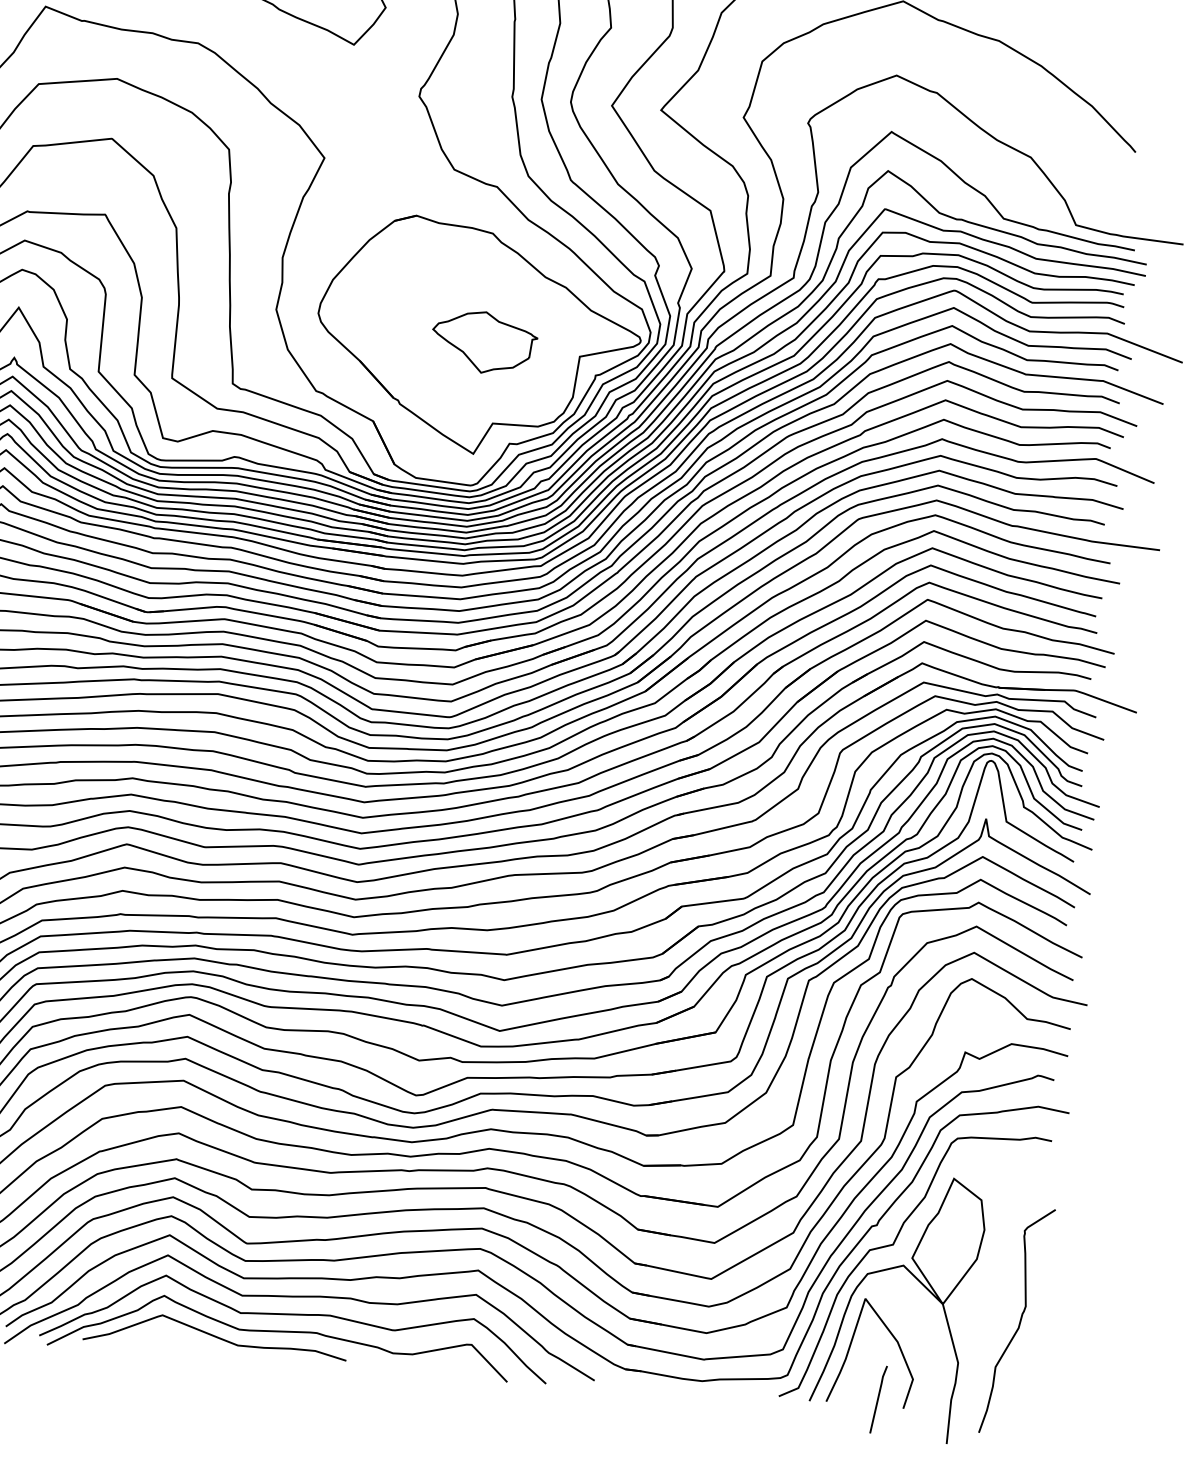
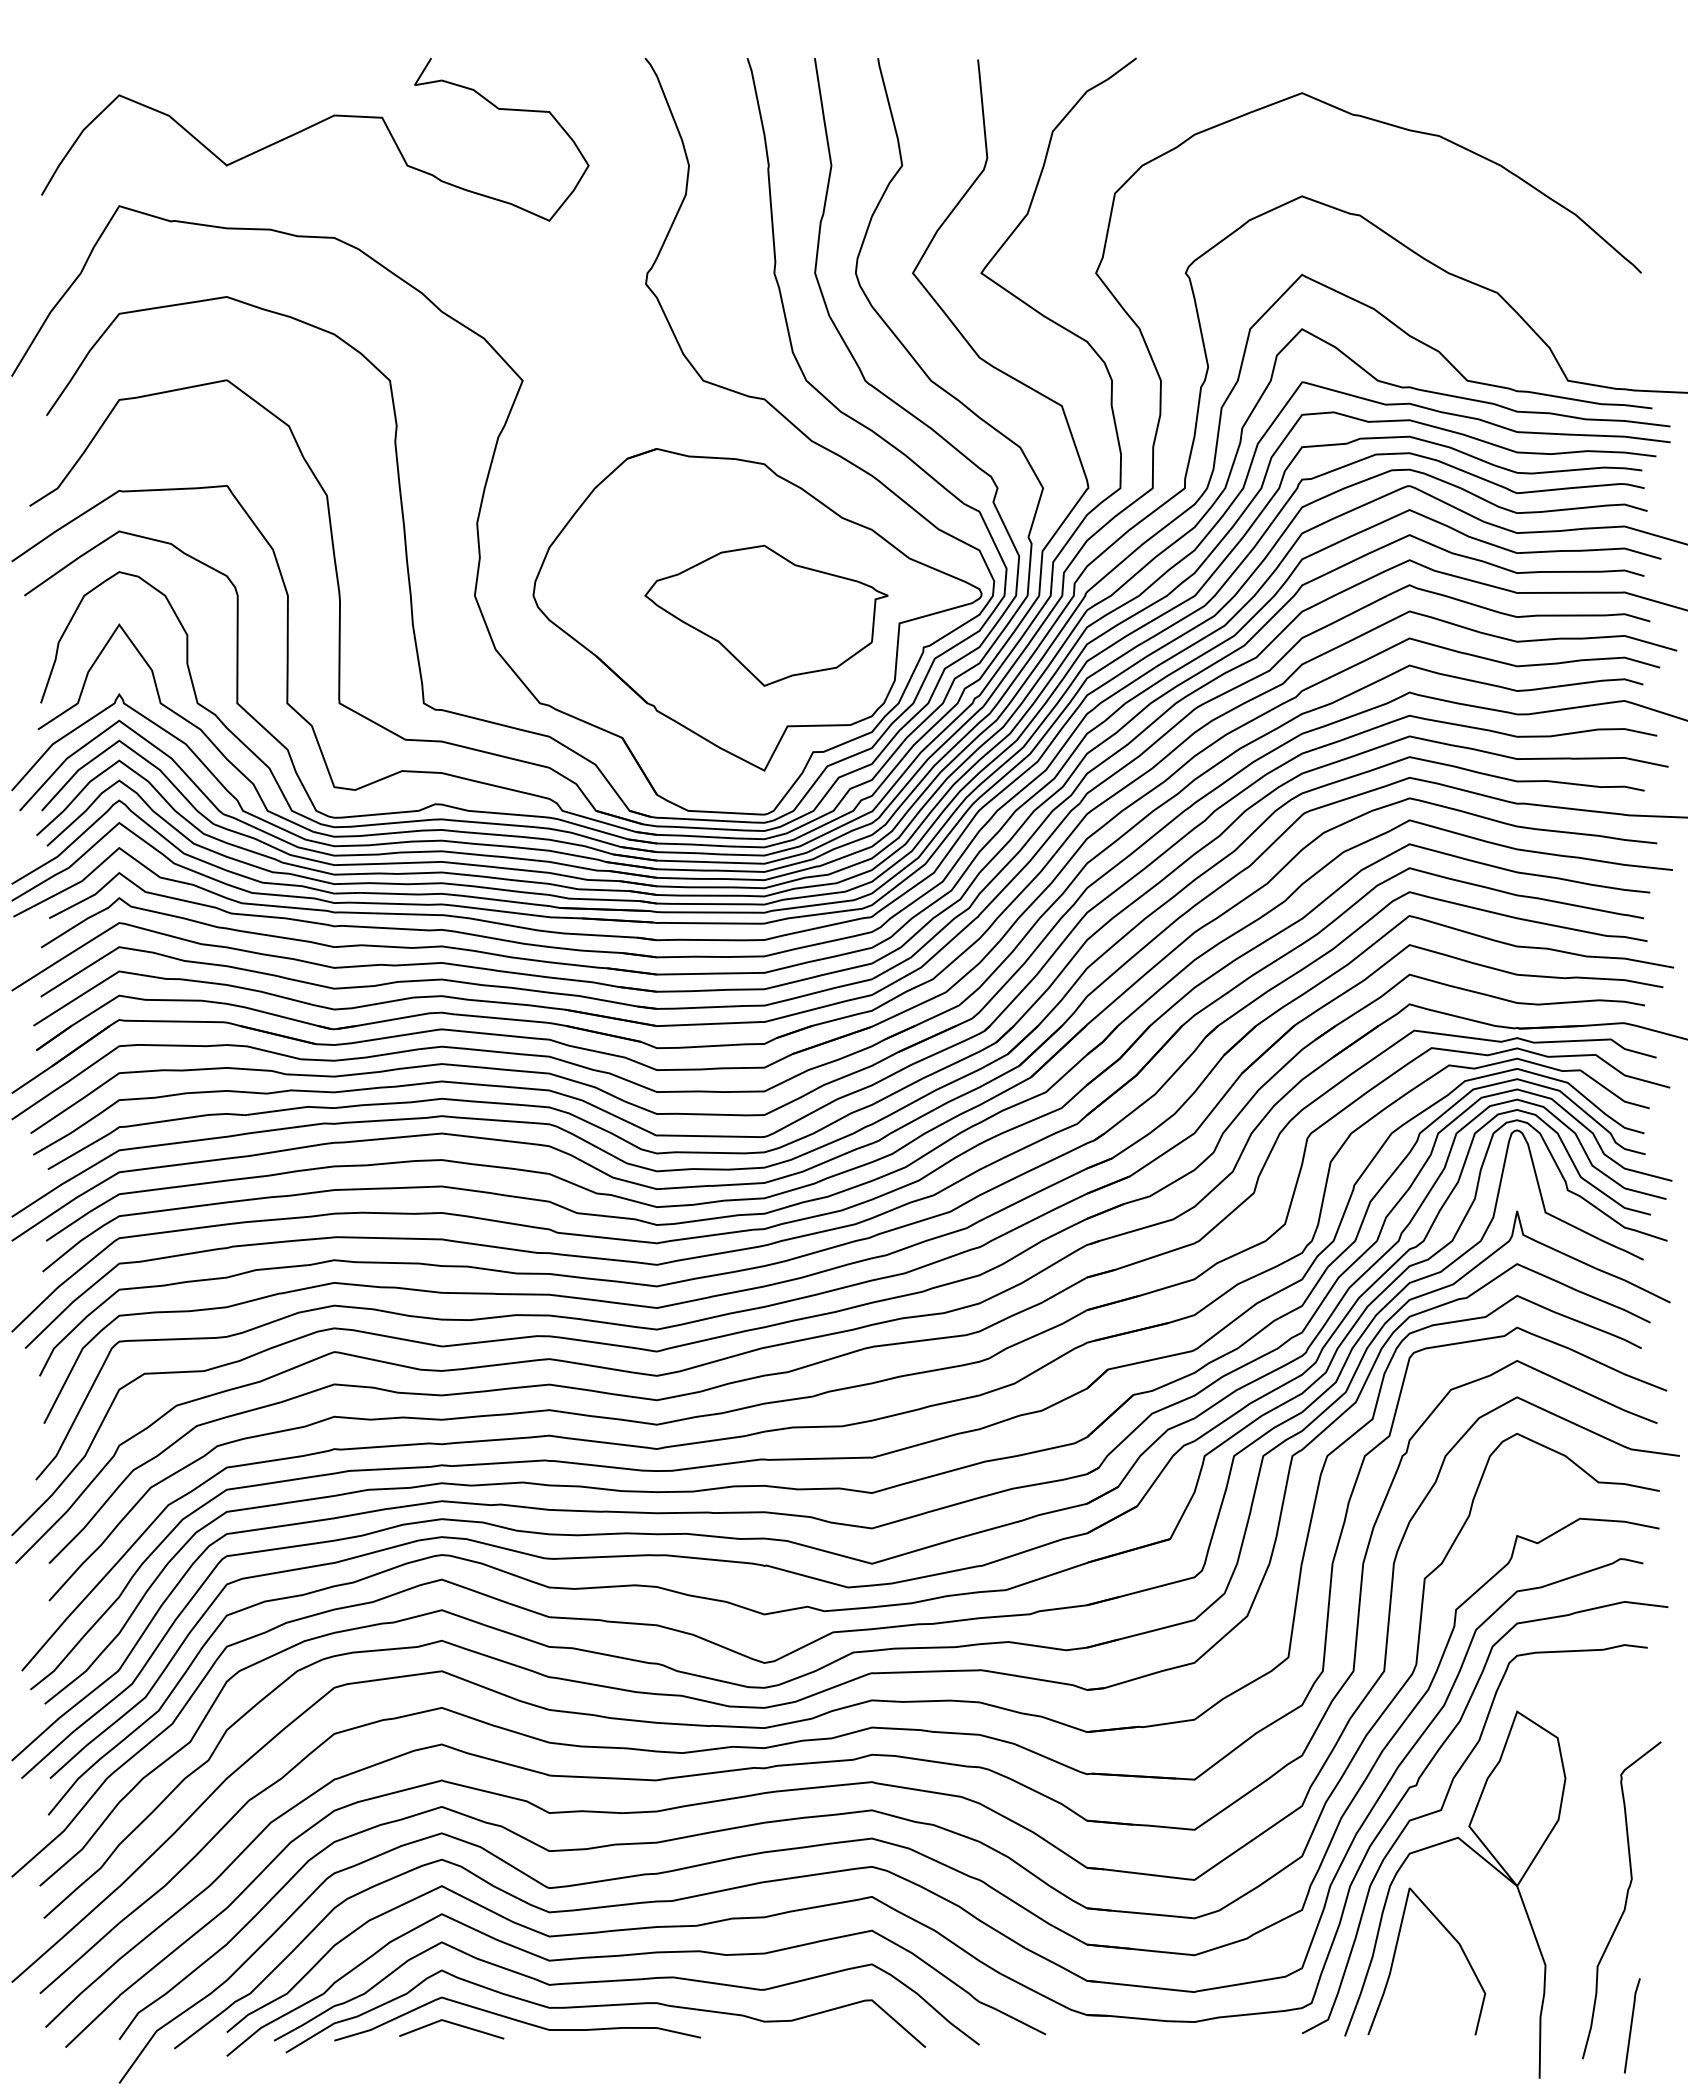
part: (484, 342) -> (766, 615), size x1.67
line: (168, 1335) -> (452, 2024), added
line: (878, 1399) -> (1631, 2025), moved

